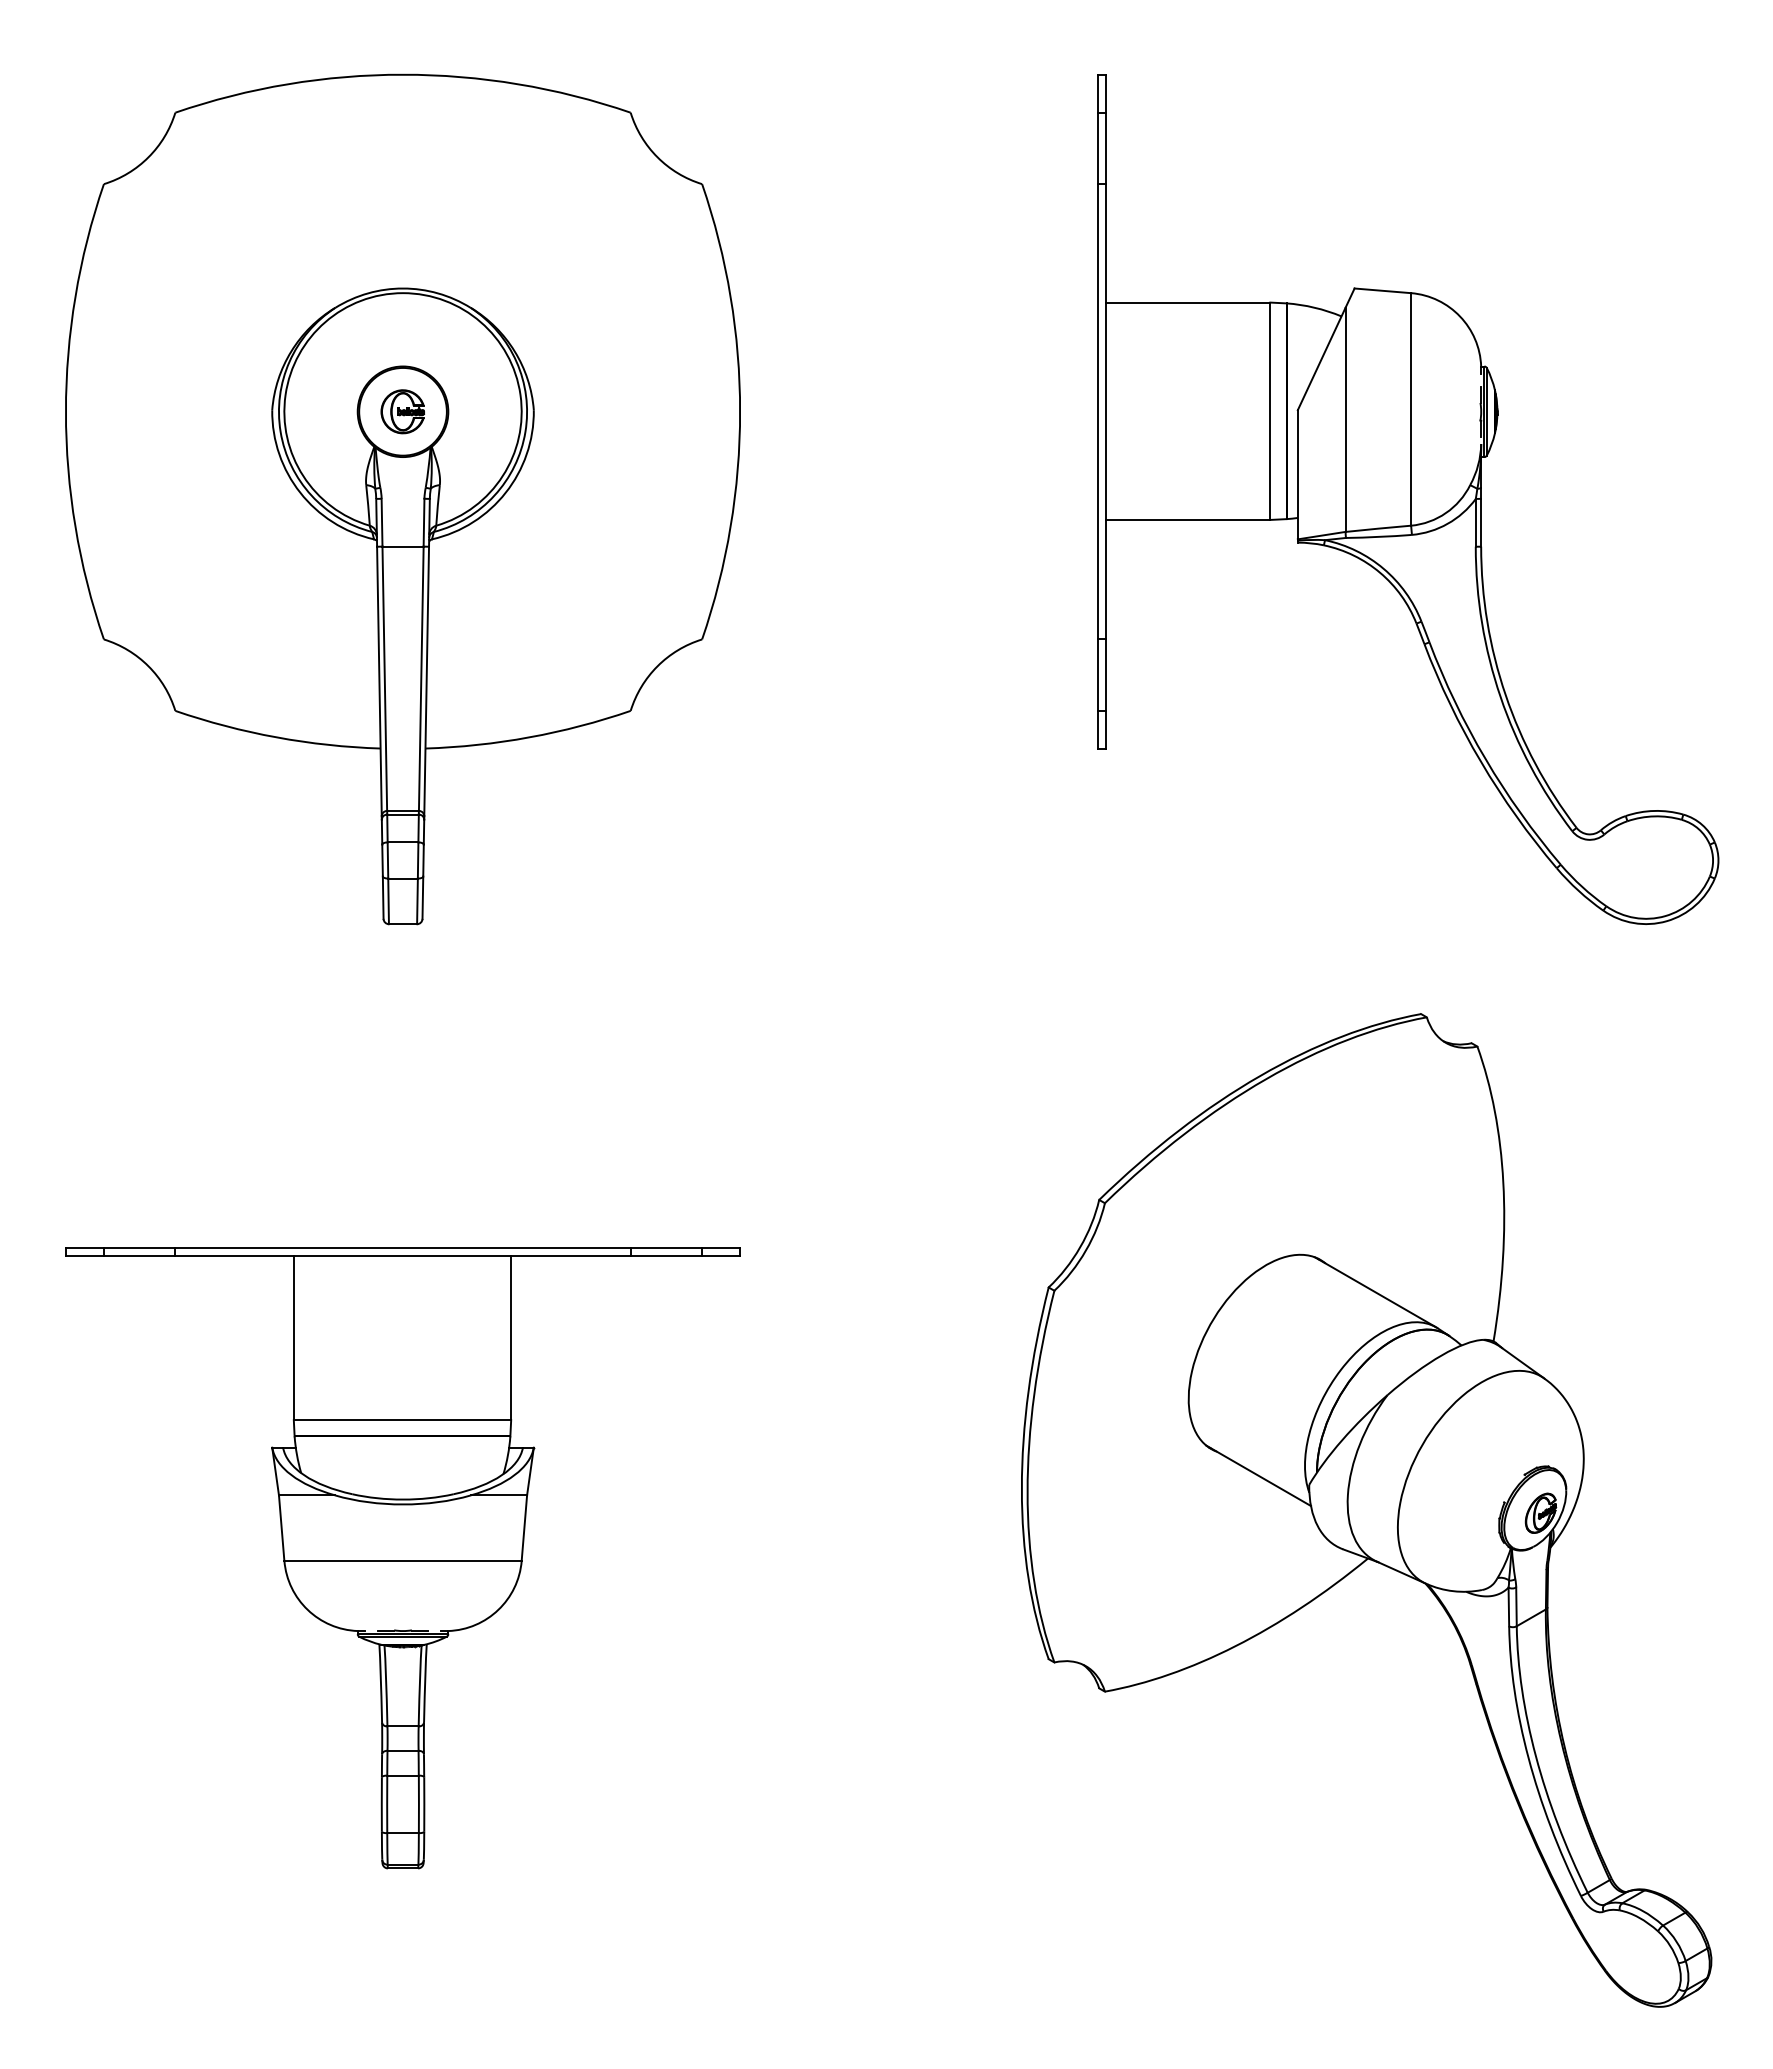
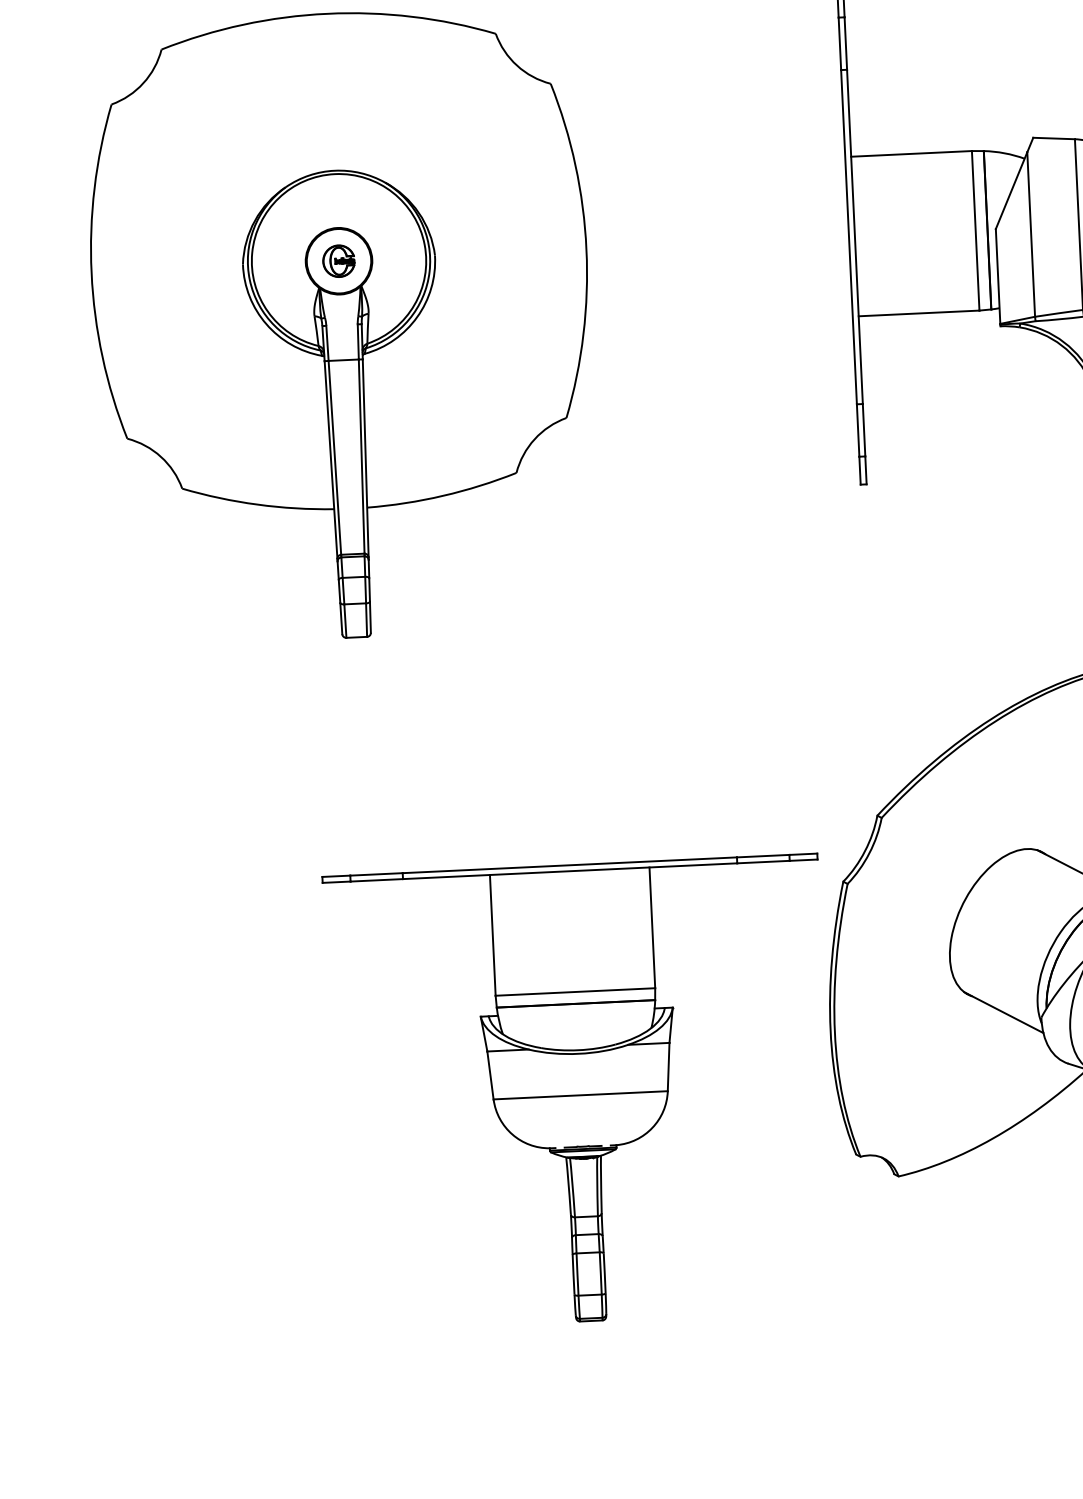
part: (402, 1558) -> (580, 1093), moved

